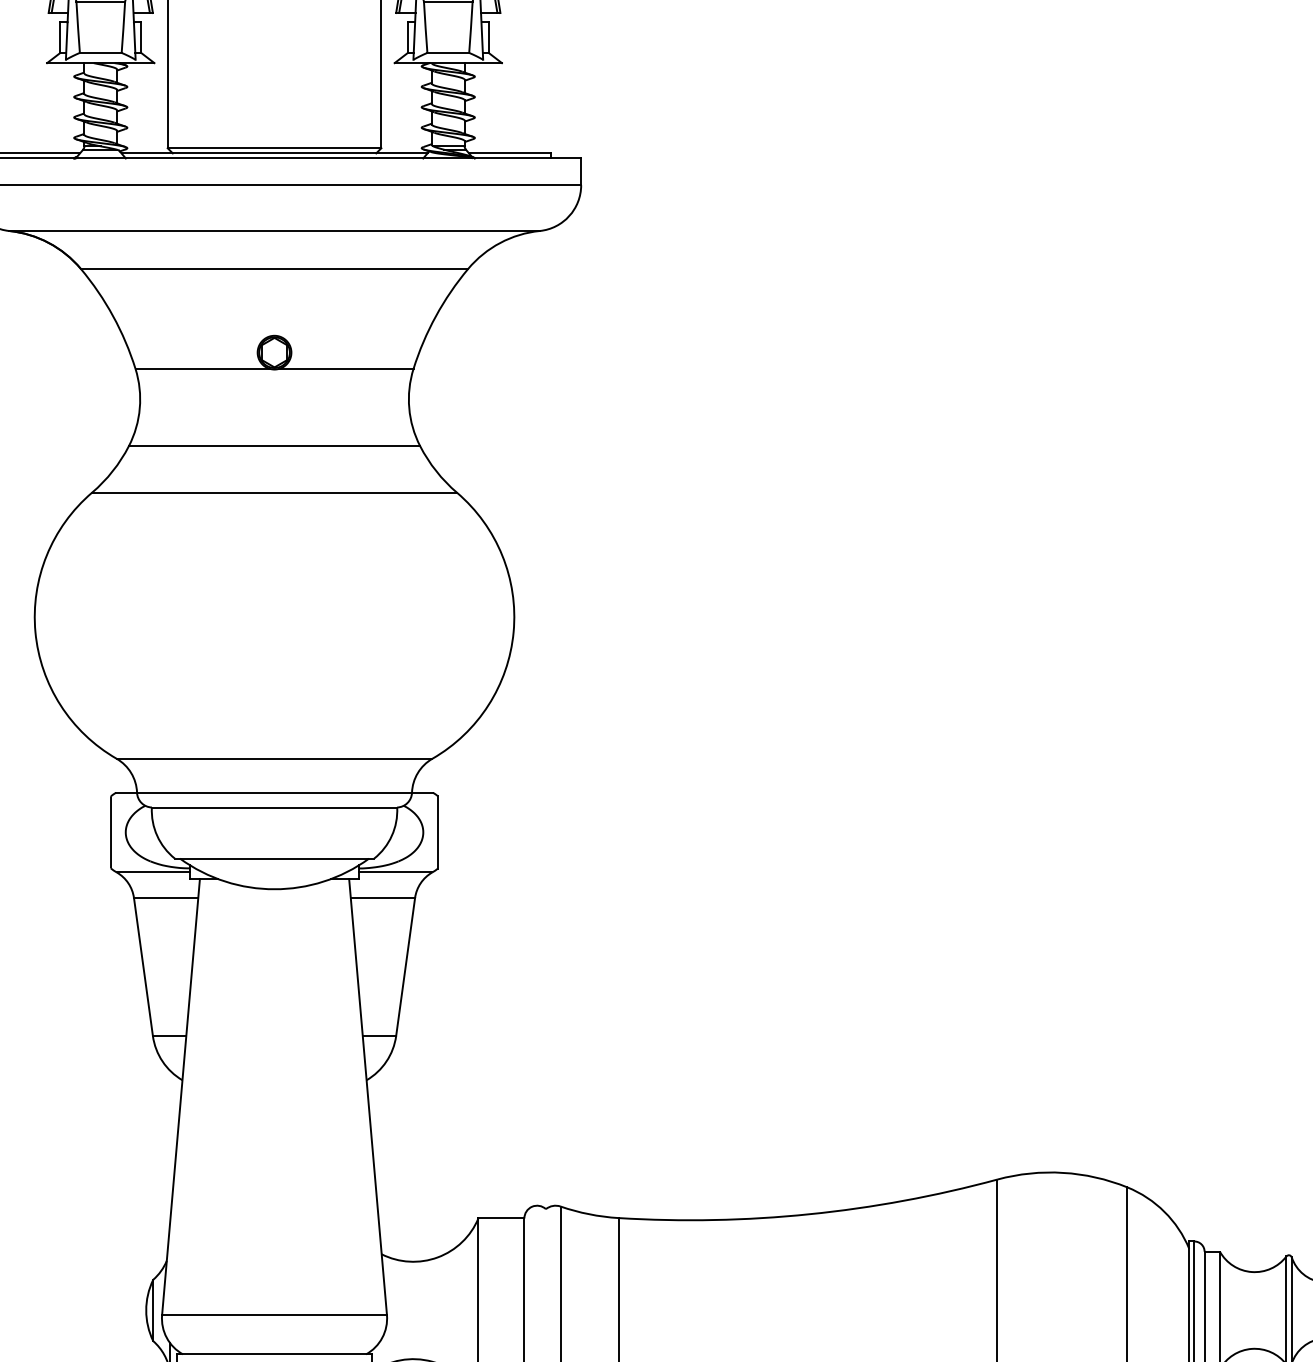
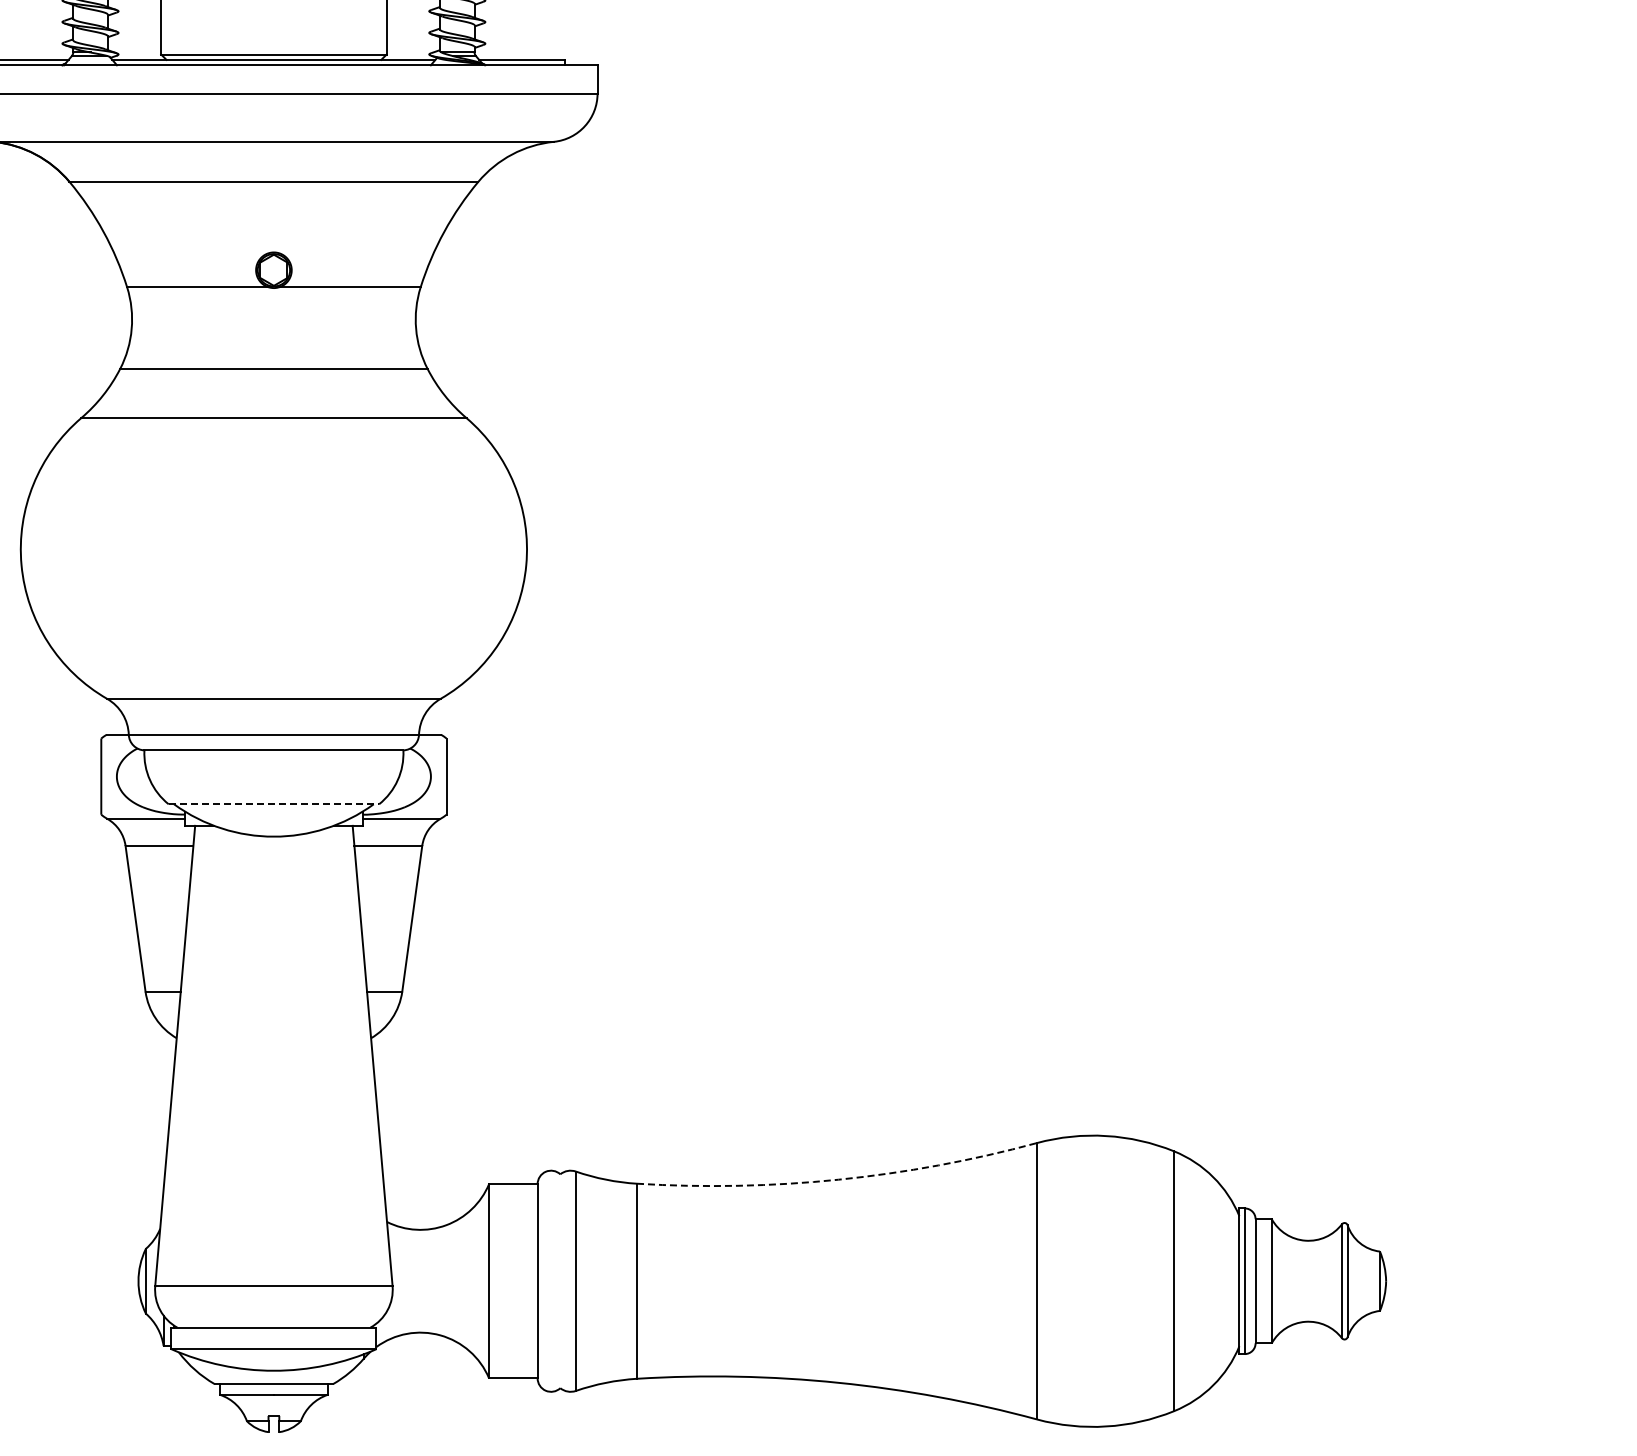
line: (275, 858) -> (274, 804), solid -> dashed
arc: (809, 1214) -> (838, 1179), solid -> dashed

